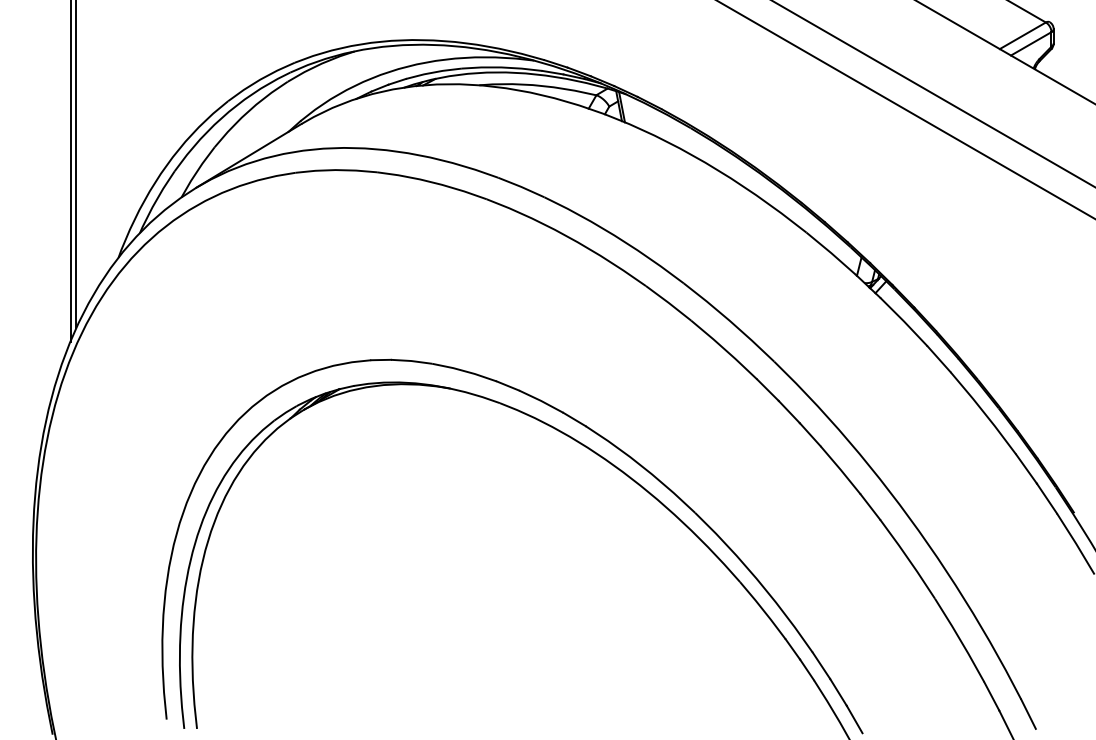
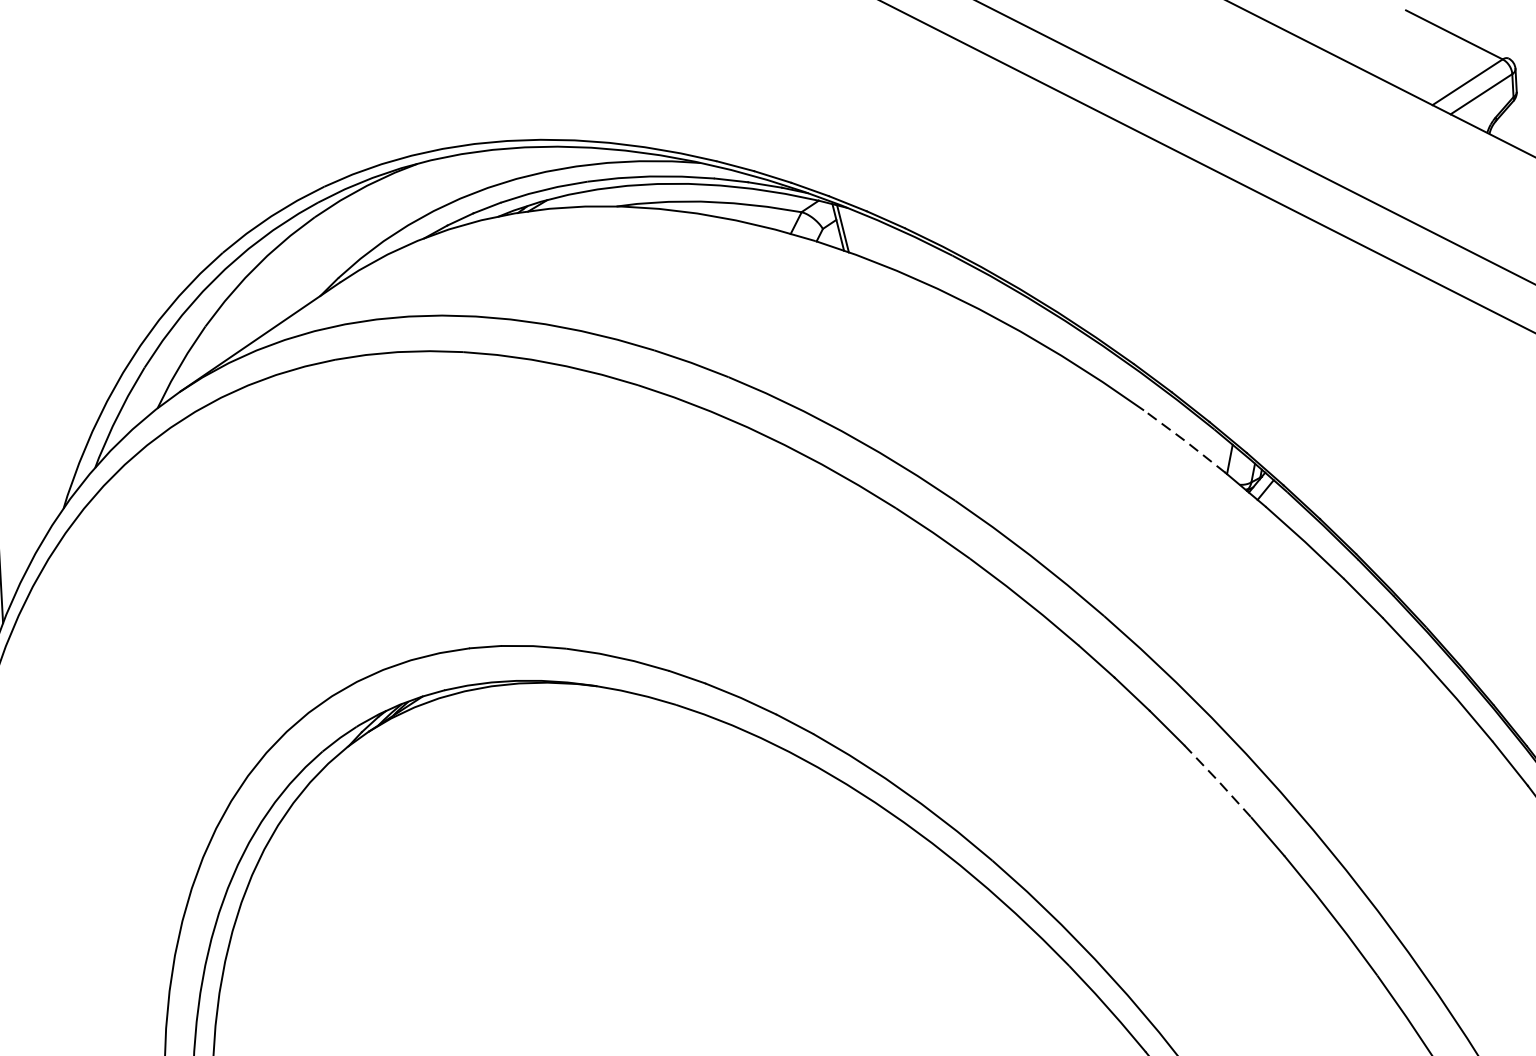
line: (831, 253) -> (1185, 441), solid -> dashed
line: (840, 470) -> (1217, 781), solid -> dashed

